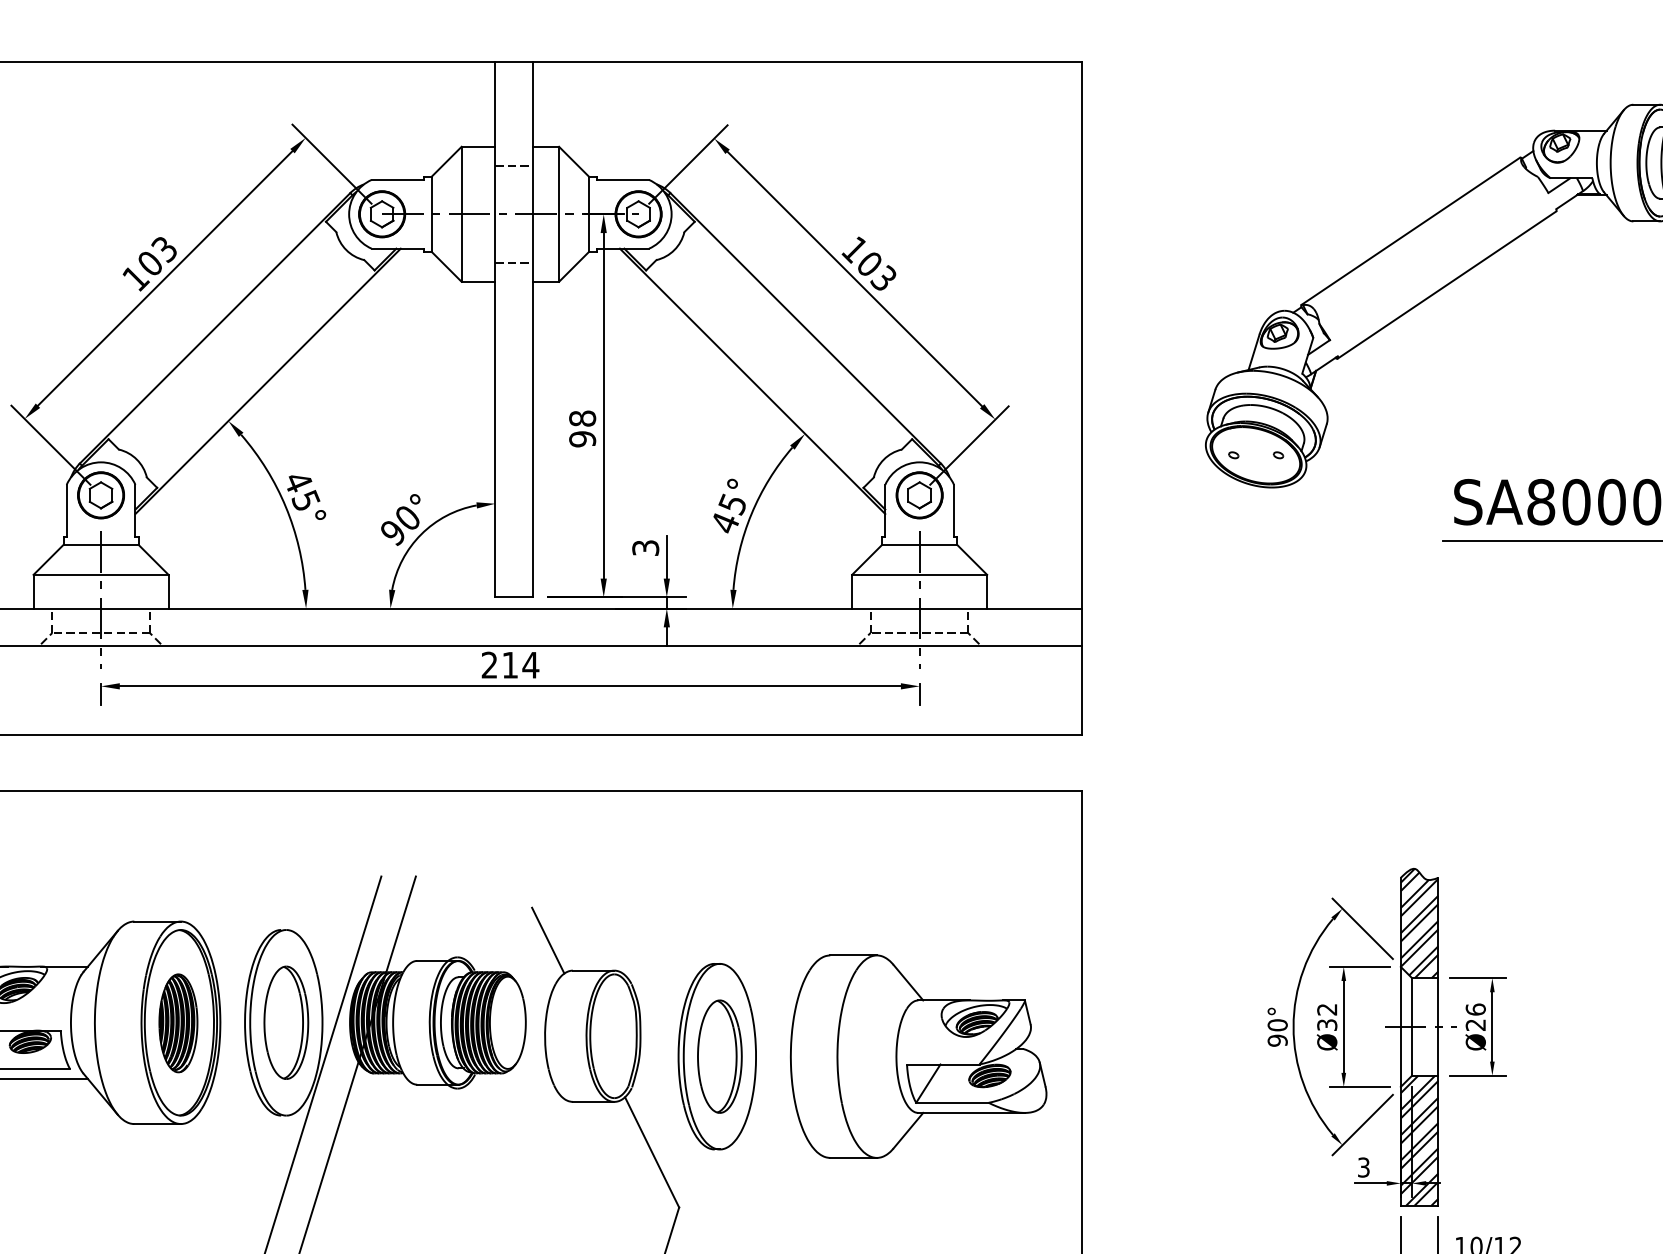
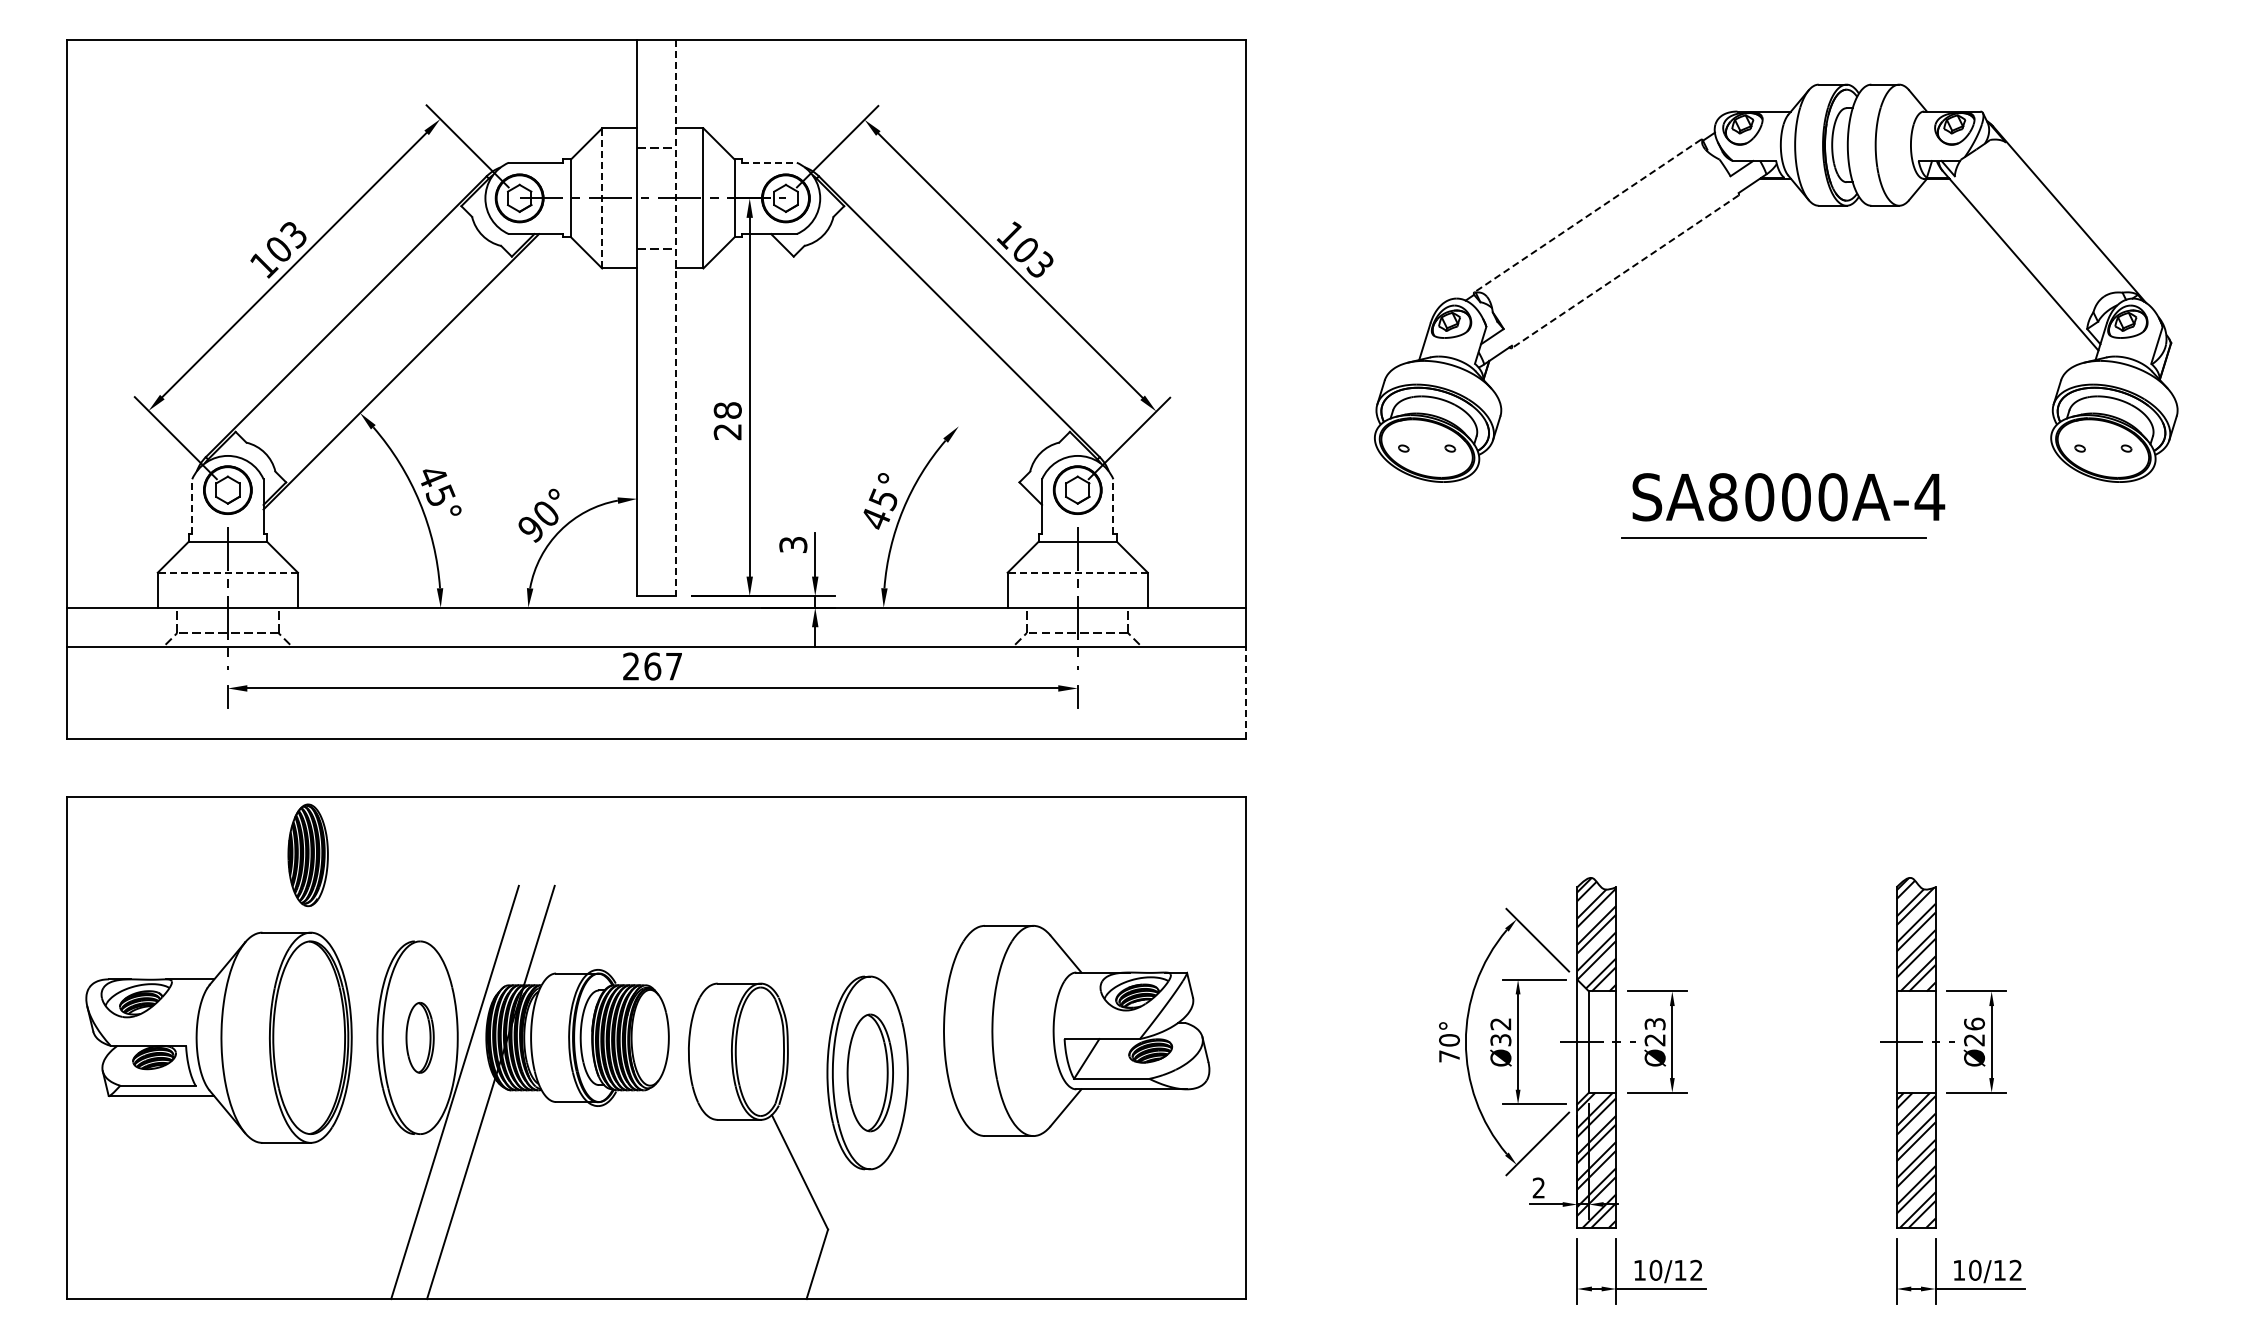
line: (623, 179) -> (770, 162), solid -> dashed
line: (461, 213) -> (602, 197), solid -> dashed
line: (1410, 231) -> (1587, 216), solid -> dashed
line: (1447, 284) -> (1625, 271), solid -> dashed
line: (533, 329) -> (676, 318), solid -> dashed
line: (752, 381) -> (904, 371), removed
text: (582, 438) -> (727, 431), 98 -> 28
line: (66, 511) -> (192, 506), solid -> dashed
line: (954, 511) -> (1113, 506), solid -> dashed
line: (100, 574) -> (227, 572), solid -> dashed
line: (919, 574) -> (1077, 572), solid -> dashed
text: (520, 665) -> (663, 666), 214 -> 267
line: (1082, 690) -> (1246, 692), solid -> dashed
line: (547, 940) -> (691, 952), removed
text: (1475, 1009) -> (1654, 1023), Ø26 -> Ø23
part: (285, 1022) -> (419, 1037), size x0.6
part: (177, 1023) -> (307, 855), moved
text: (1277, 1040) -> (1449, 1056), 90° -> 70°
part: (918, 1056) -> (1076, 1030), moved
text: (1363, 1167) -> (1538, 1187), 3 -> 2

